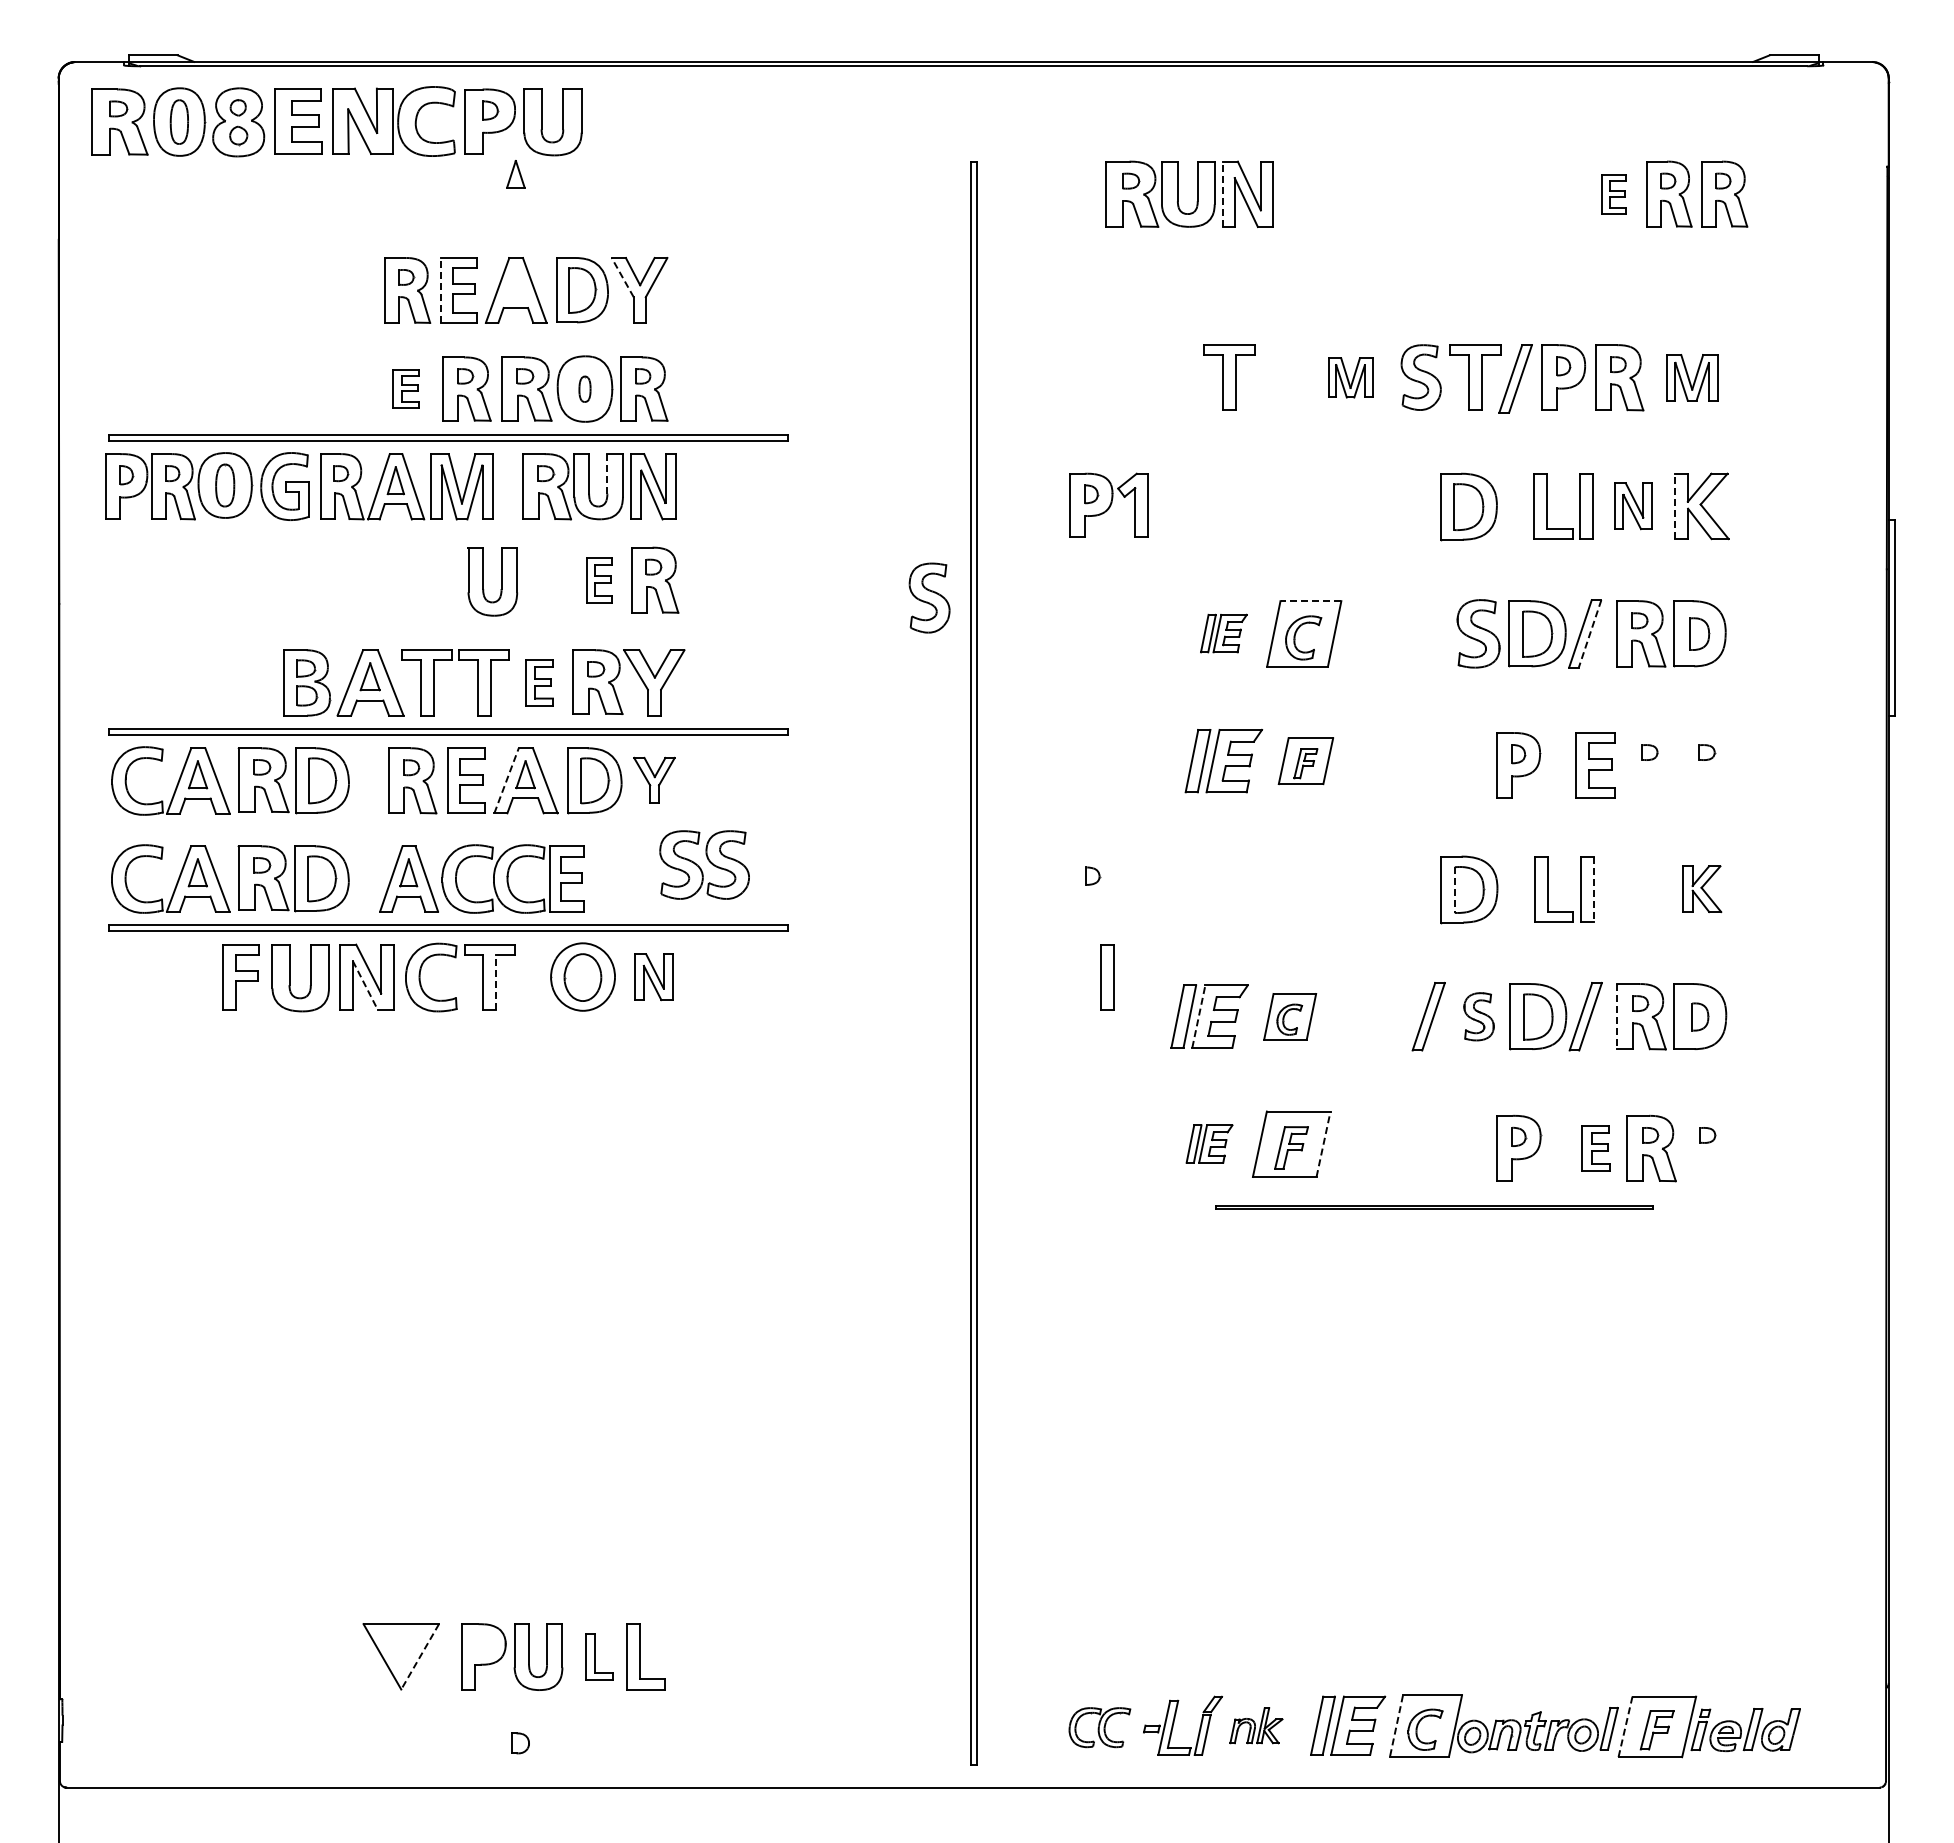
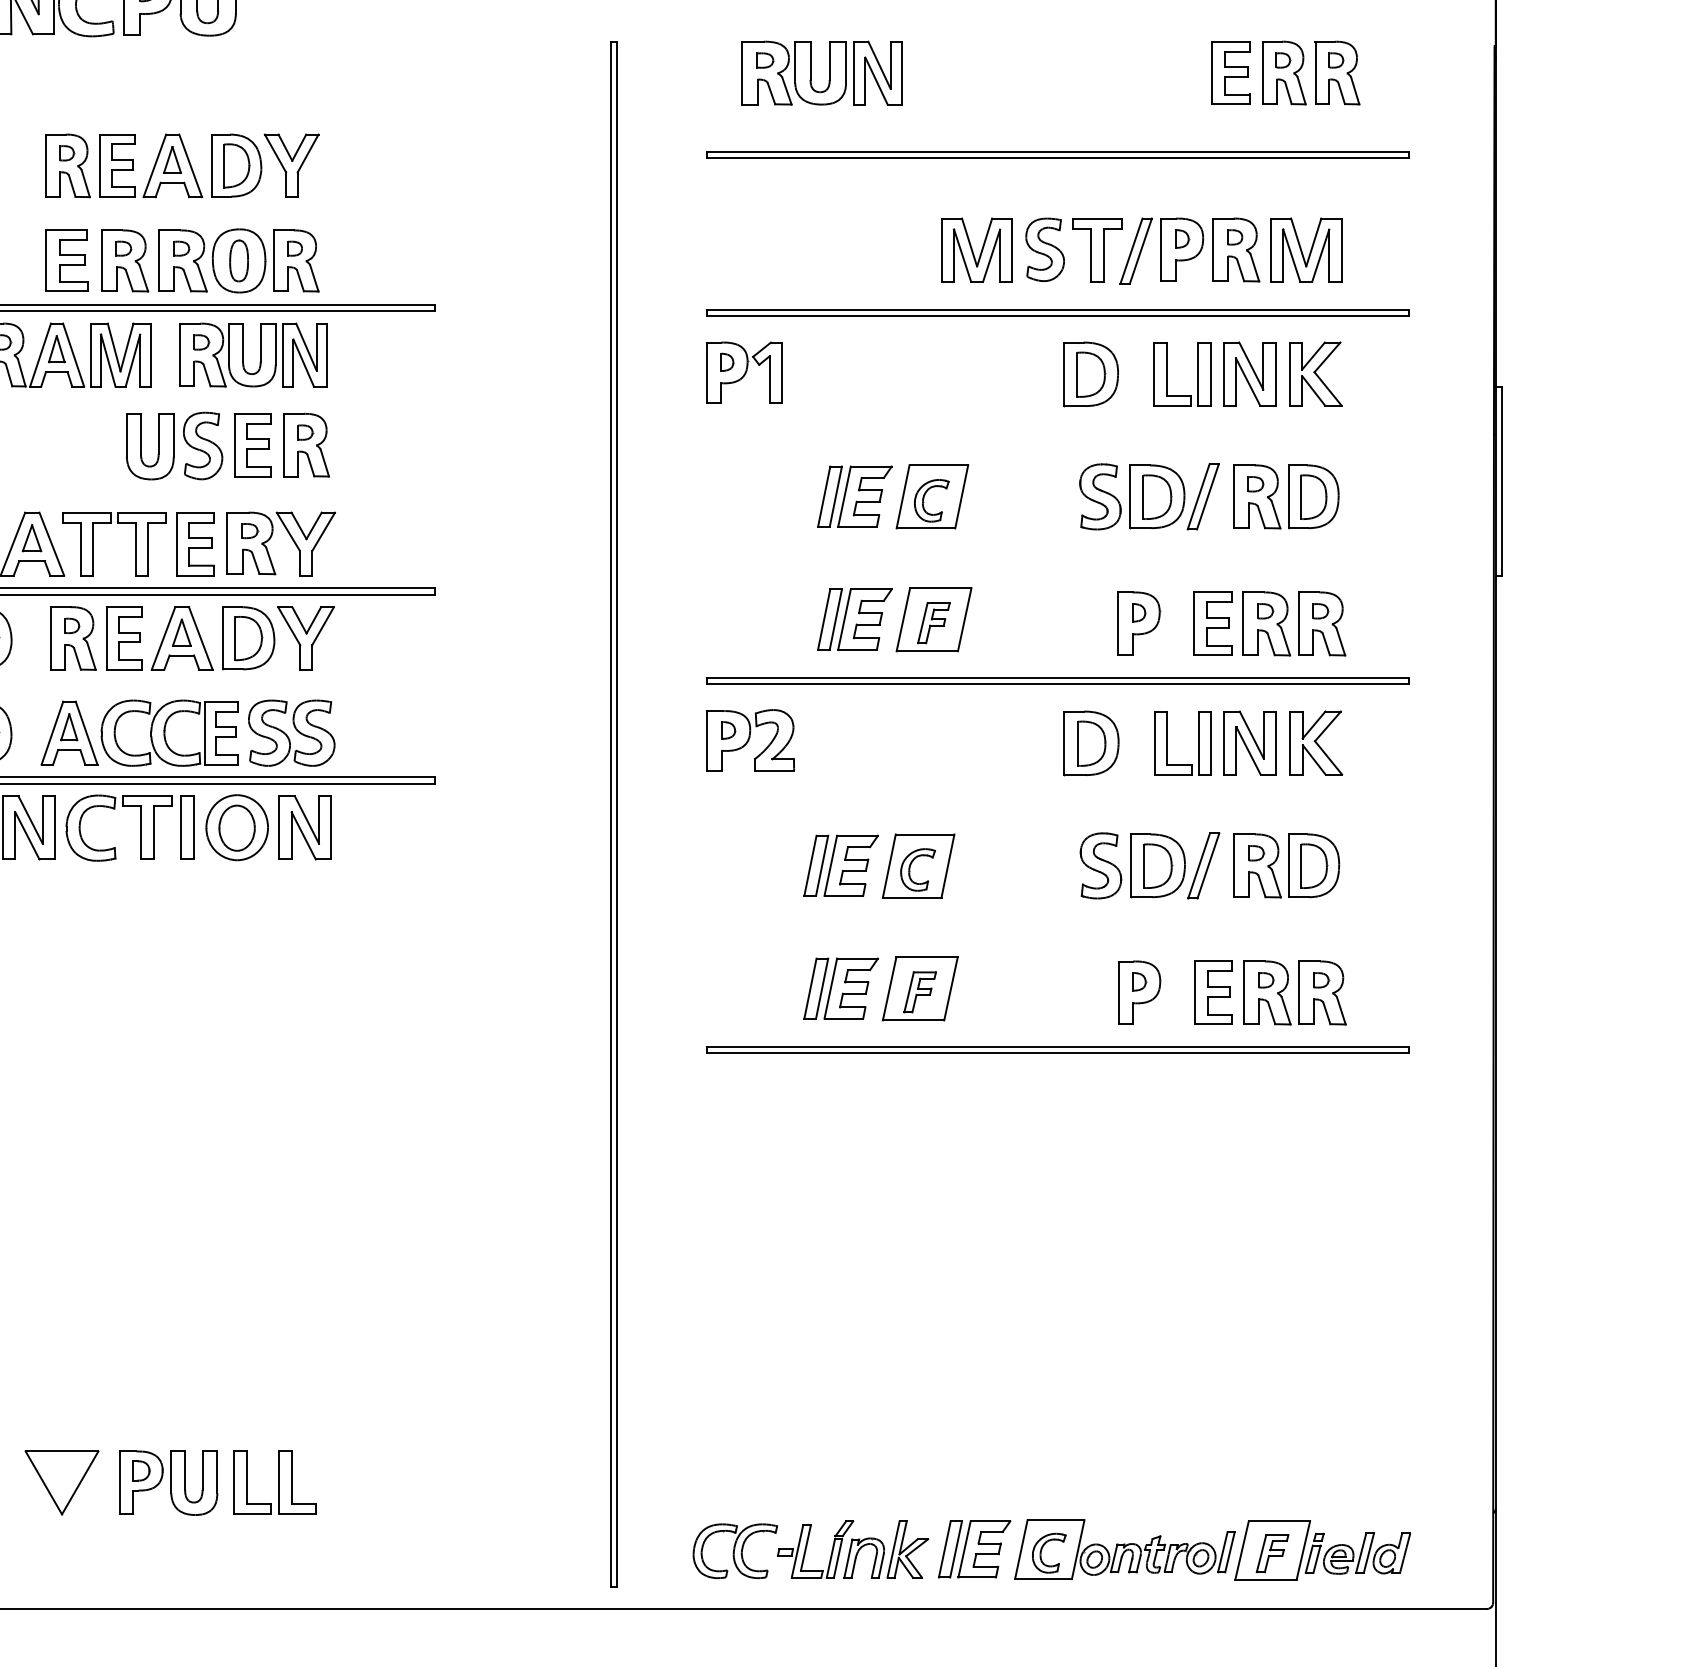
part: (515, 174) -> (172, 160), moved
line: (1222, 194) -> (853, 73), dashed -> solid
part: (1613, 194) -> (1230, 73), size x1.67
line: (622, 277) -> (275, 153), dashed -> solid
part: (1434, 279) -> (1057, 155), added
line: (440, 289) -> (99, 164), dashed -> solid
part: (1229, 377) -> (860, 249), removed
part: (1350, 377) -> (976, 249), size x1.67
part: (1692, 377) -> (1306, 249), size x1.43
part: (405, 388) -> (66, 260), size x1.67
part: (584, 389) -> (238, 261), size x1.67
part: (1434, 442) -> (1057, 312), added
line: (607, 473) -> (260, 342), dashed -> solid
part: (1633, 505) -> (1249, 373), size x1.43
line: (1674, 506) -> (1289, 374), dashed -> solid
part: (599, 580) -> (253, 445), size x1.43
part: (929, 597) -> (202, 445), moved
line: (1310, 601) -> (938, 465), dashed -> solid
part: (1223, 633) -> (854, 496), size x1.67
line: (1590, 633) -> (1208, 496), dashed -> solid
part: (1699, 633) -> (1313, 496), size x1.43
part: (539, 682) -> (195, 543), size x1.43
part: (1305, 760) -> (933, 618), size x1.43
part: (1679, 765) -> (1294, 623), added
line: (506, 780) -> (163, 638), dashed -> solid
part: (654, 780) -> (306, 638), size x1.43
part: (1434, 824) -> (1057, 680), added
part: (704, 864) -> (291, 732), moved
part: (1115, 886) -> (750, 740), added
part: (1633, 888) -> (1249, 742), added
part: (1702, 888) -> (1316, 742), size x1.43
line: (1593, 889) -> (1211, 743), dashed -> solid
line: (1454, 890) -> (1077, 744), dashed -> solid
part: (653, 976) -> (305, 827), size x1.43
part: (1107, 977) -> (187, 828), moved
line: (496, 982) -> (153, 832), dashed -> solid
line: (365, 986) -> (27, 836), dashed -> solid
line: (1198, 1016) -> (830, 865), dashed -> solid
part: (1290, 1016) -> (919, 865), size x1.43
part: (1428, 1016) -> (1052, 865), removed
part: (1478, 1016) -> (1100, 865), size x1.43
line: (1617, 1016) -> (1234, 865), dashed -> solid
part: (1700, 1016) -> (1314, 865), size x1.67
part: (1209, 1143) -> (841, 988), size x1.67
line: (1323, 1143) -> (950, 988), dashed -> solid
part: (1595, 1148) -> (1213, 992), size x1.43
part: (1708, 1148) -> (1322, 992), added
part: (1434, 1207) -> (1057, 1049), size x1.67
line: (420, 1656) -> (80, 1482), dashed -> solid
part: (598, 1656) -> (252, 1482), size x1.43
part: (1256, 1725) -> (886, 1549), size x1.67
line: (1396, 1726) -> (1021, 1550), dashed -> solid
part: (1099, 1727) -> (735, 1551), size x1.43
line: (1625, 1727) -> (1242, 1551), dashed -> solid
part: (520, 1743) -> (141, 1471), moved

